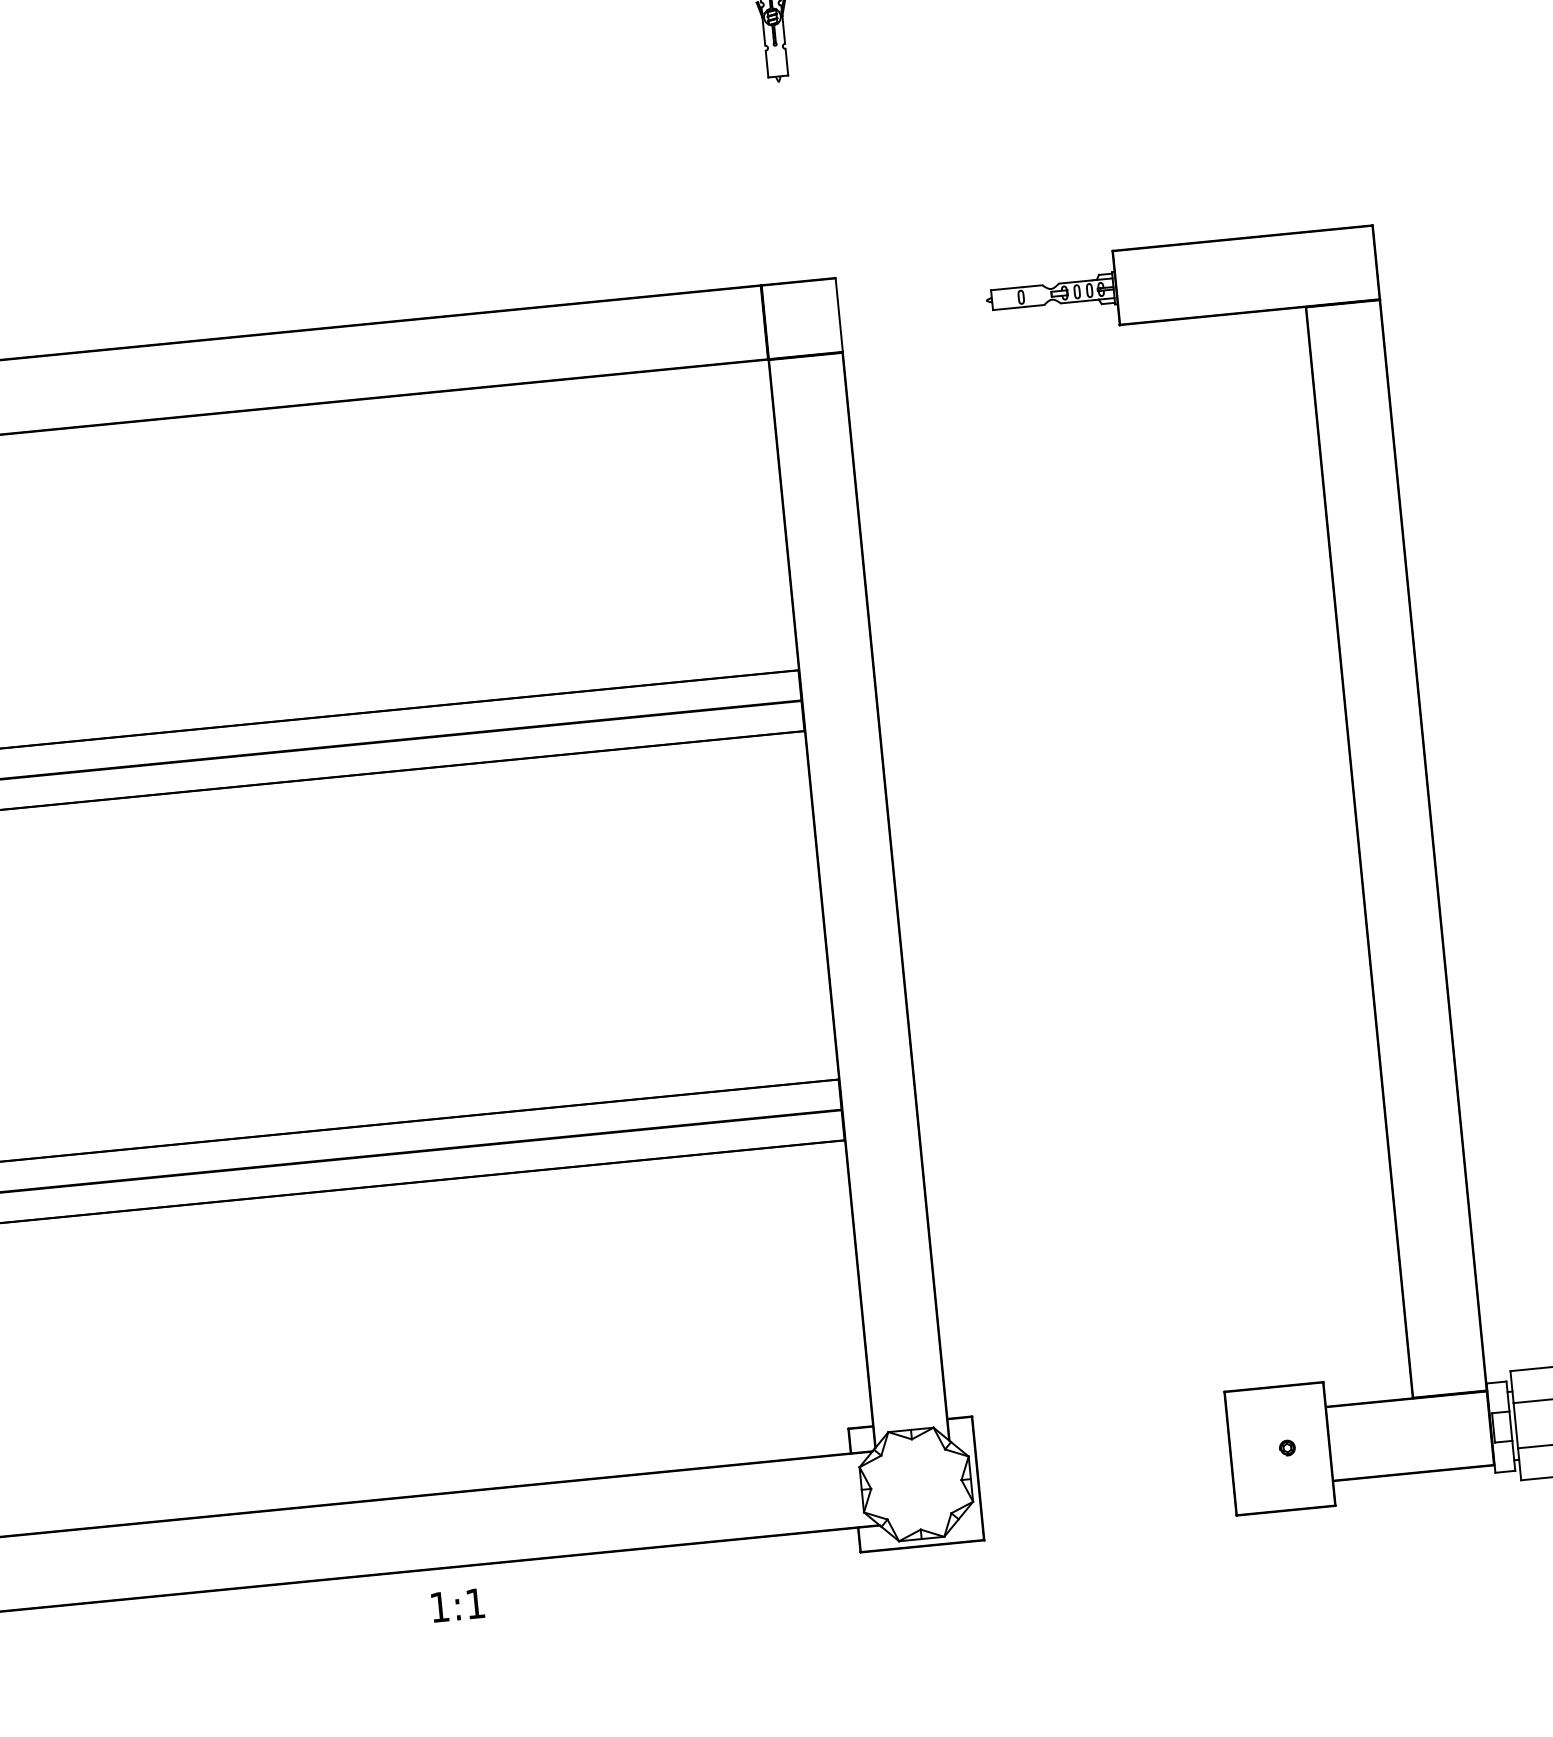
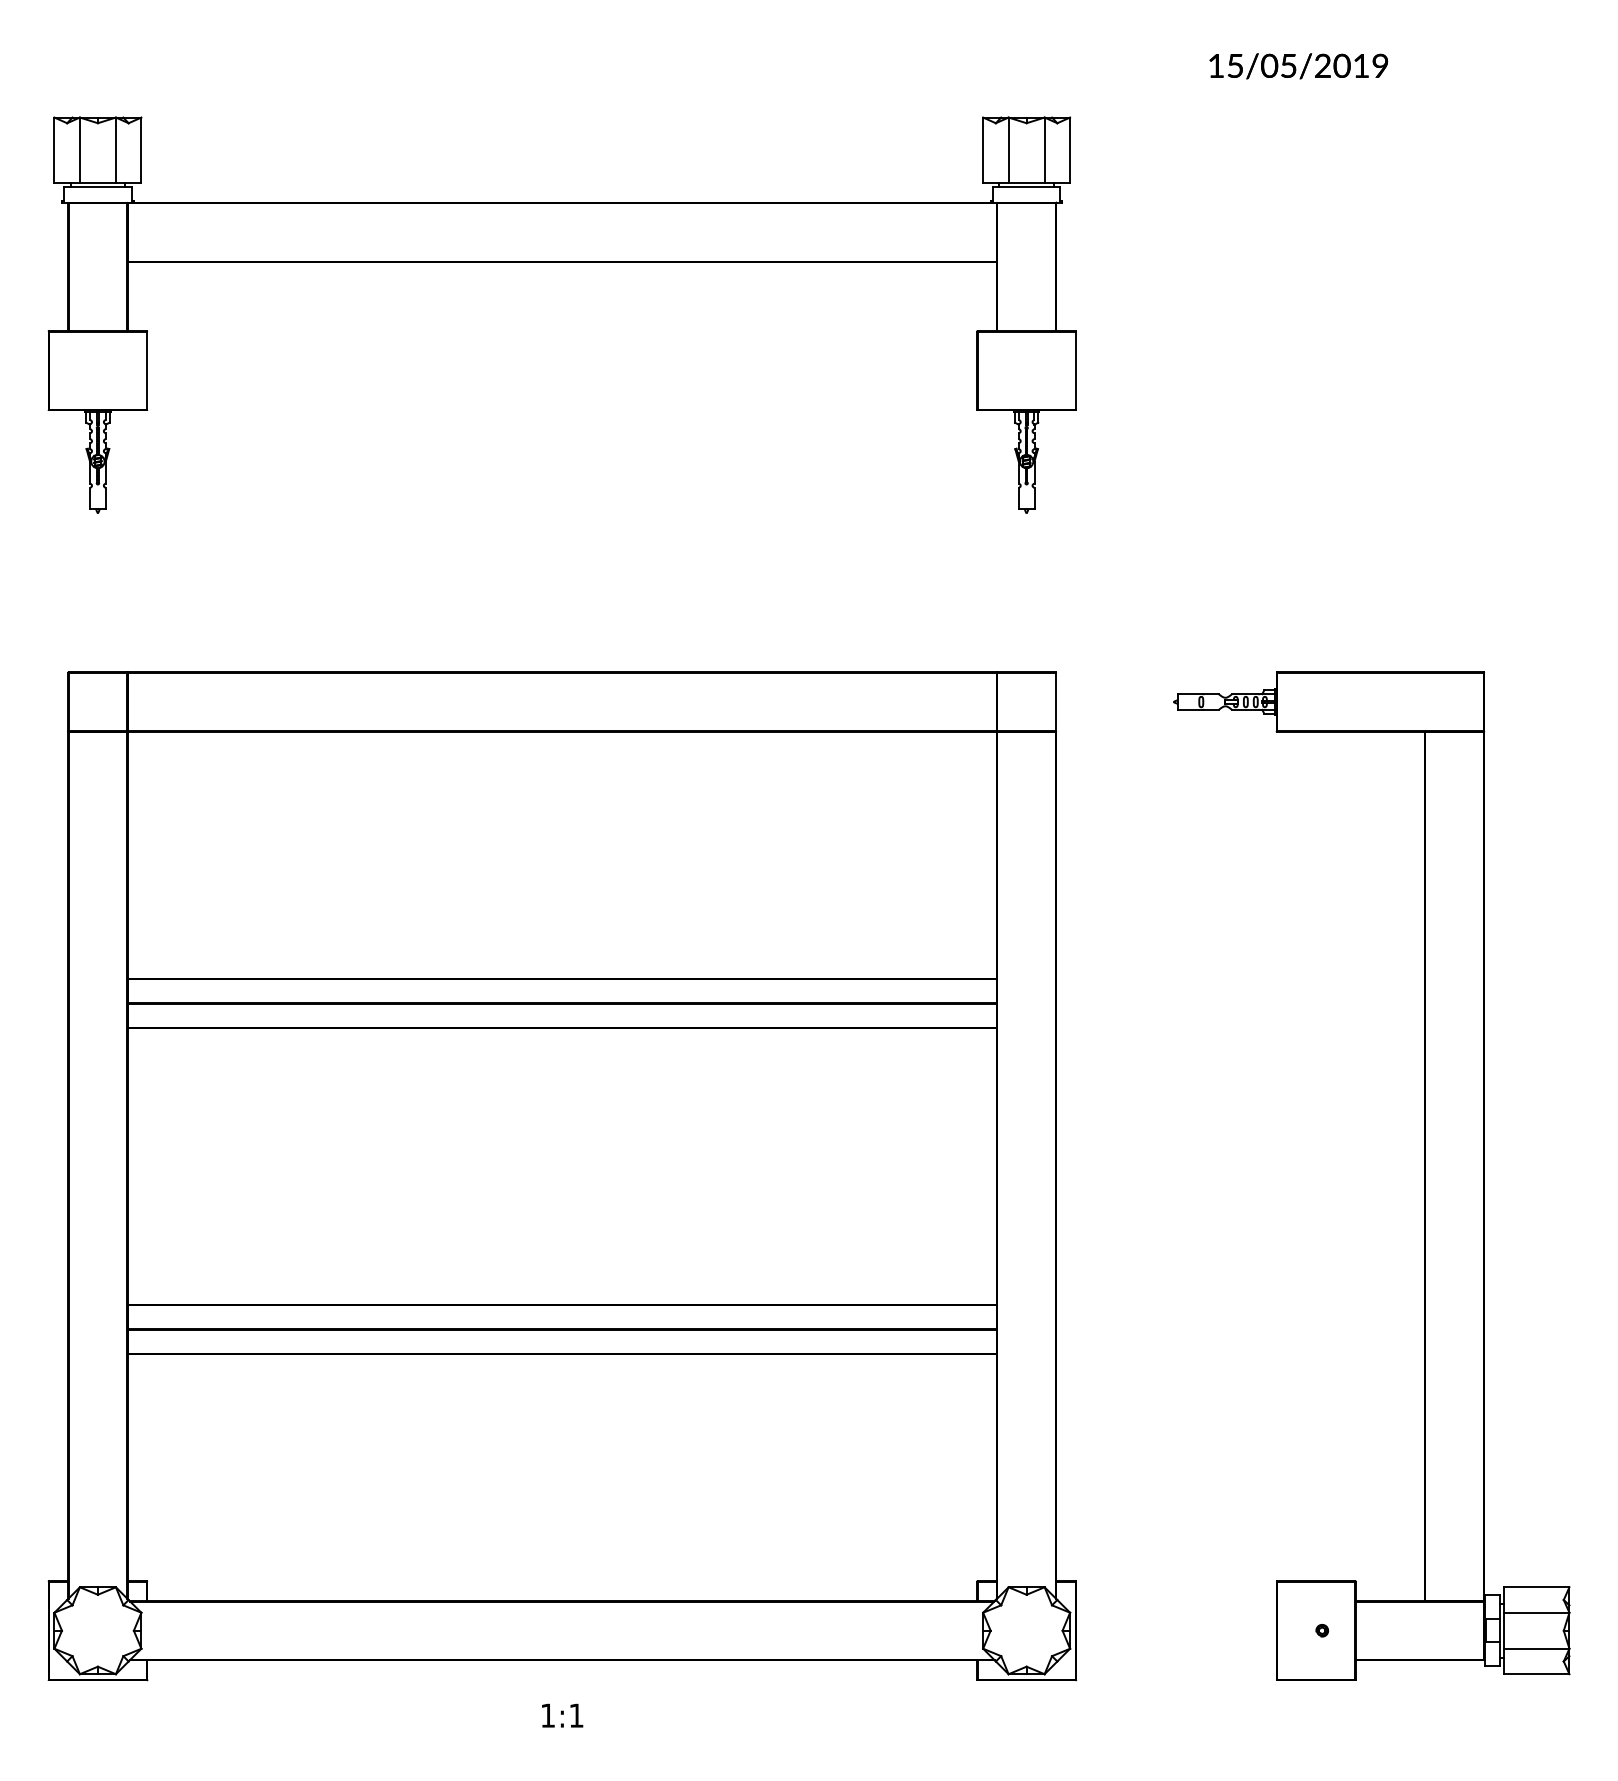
text: (457, 1605) -> (562, 1715), moved

